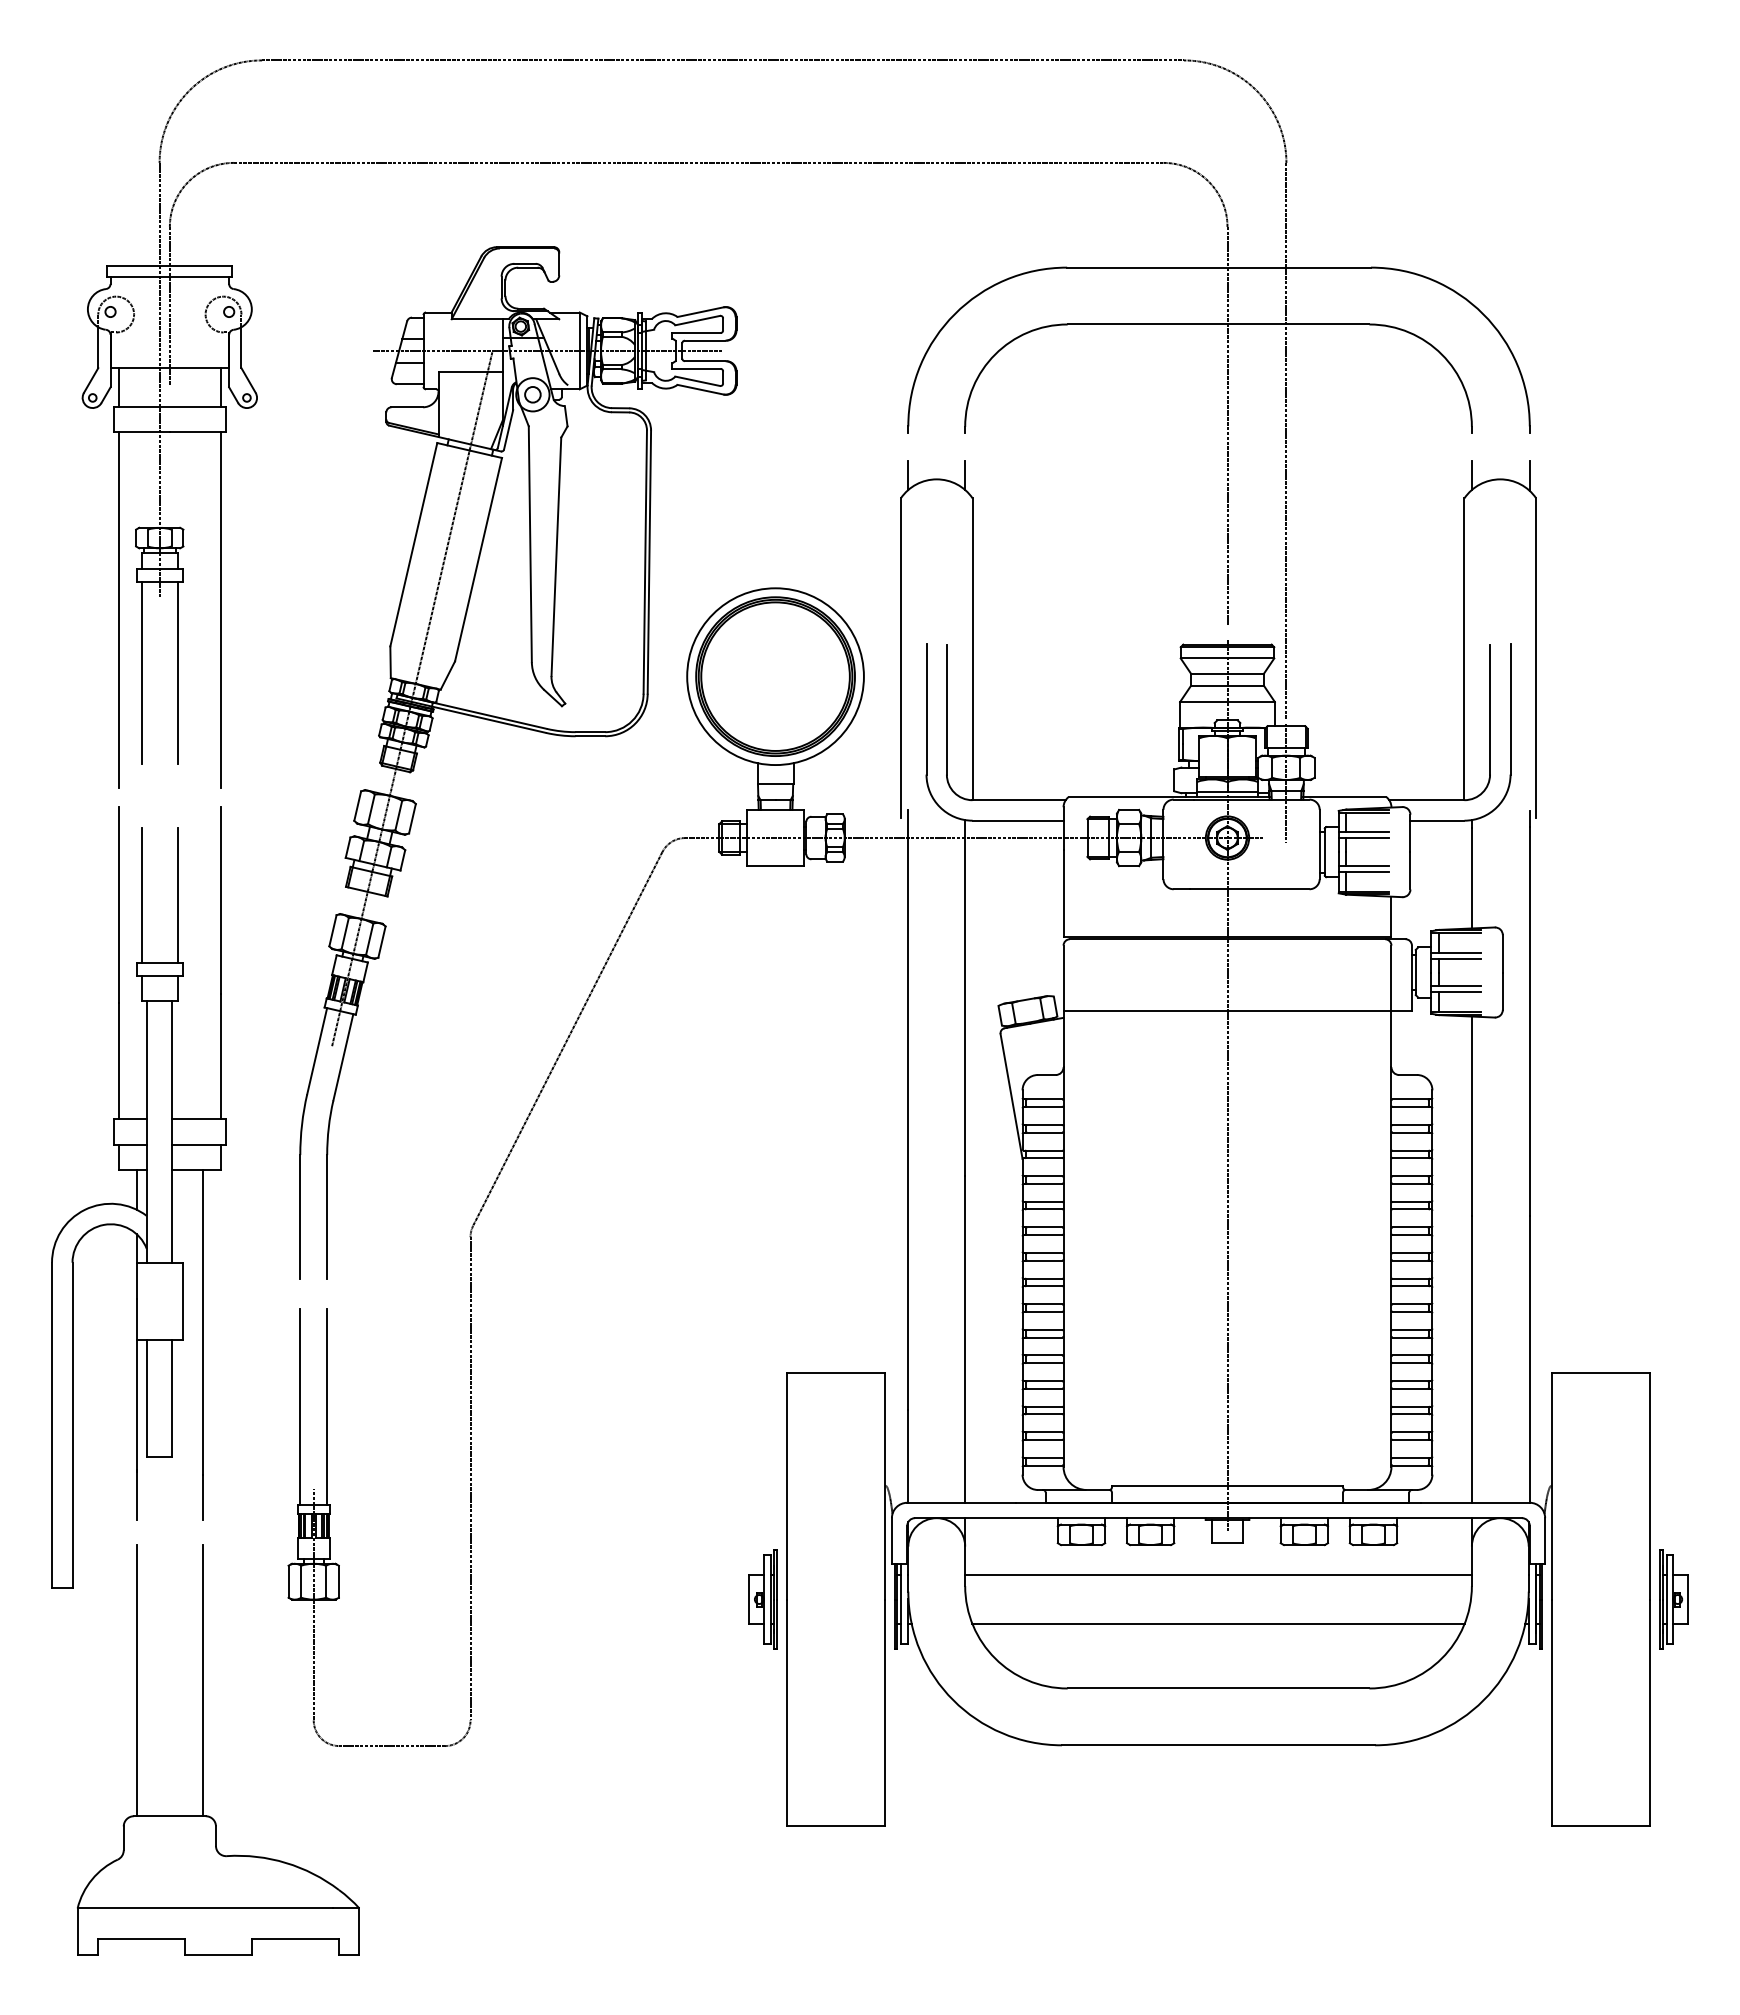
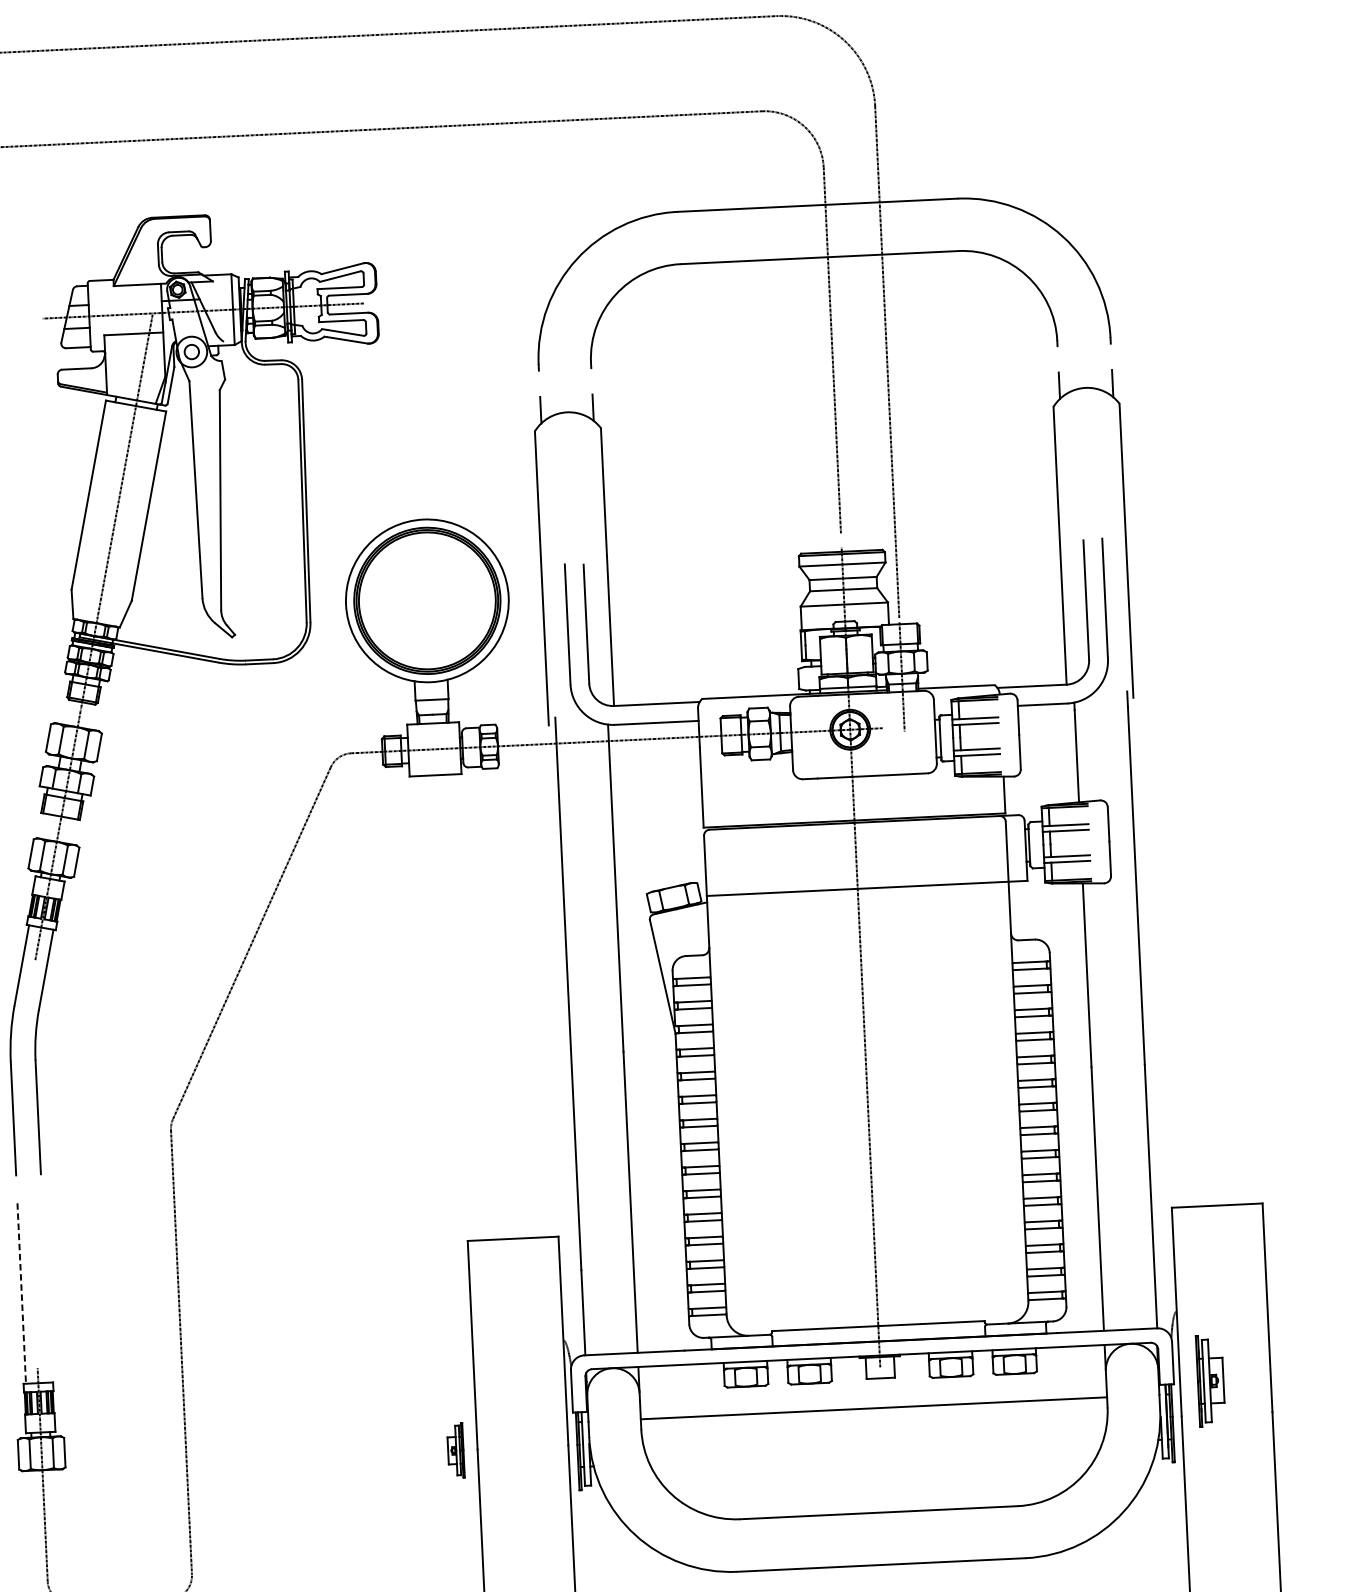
line: (327, 1406) -> (46, 1291), removed
line: (300, 1407) -> (21, 1293), solid -> dashed
part: (762, 1599) -> (455, 1450), size x0.6
part: (1673, 1599) -> (1210, 1380), moved
line: (1218, 1623) -> (876, 1452), removed

